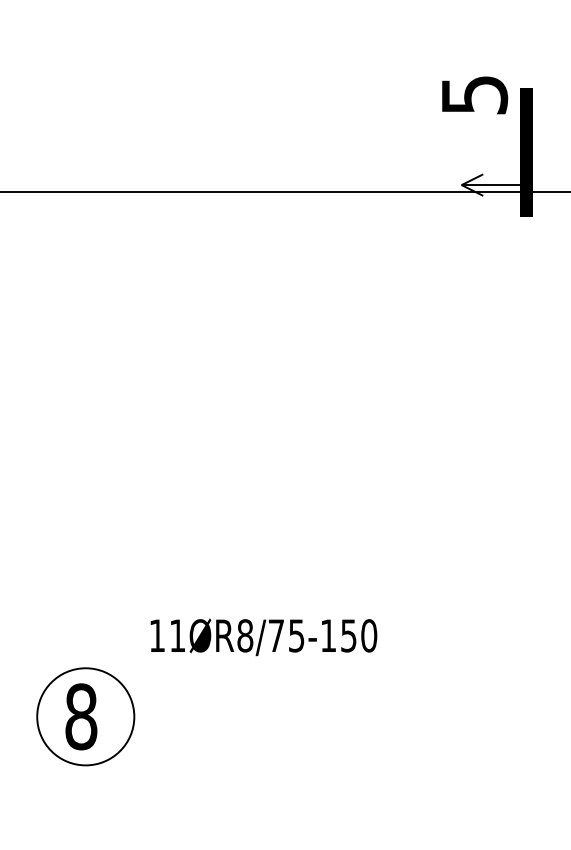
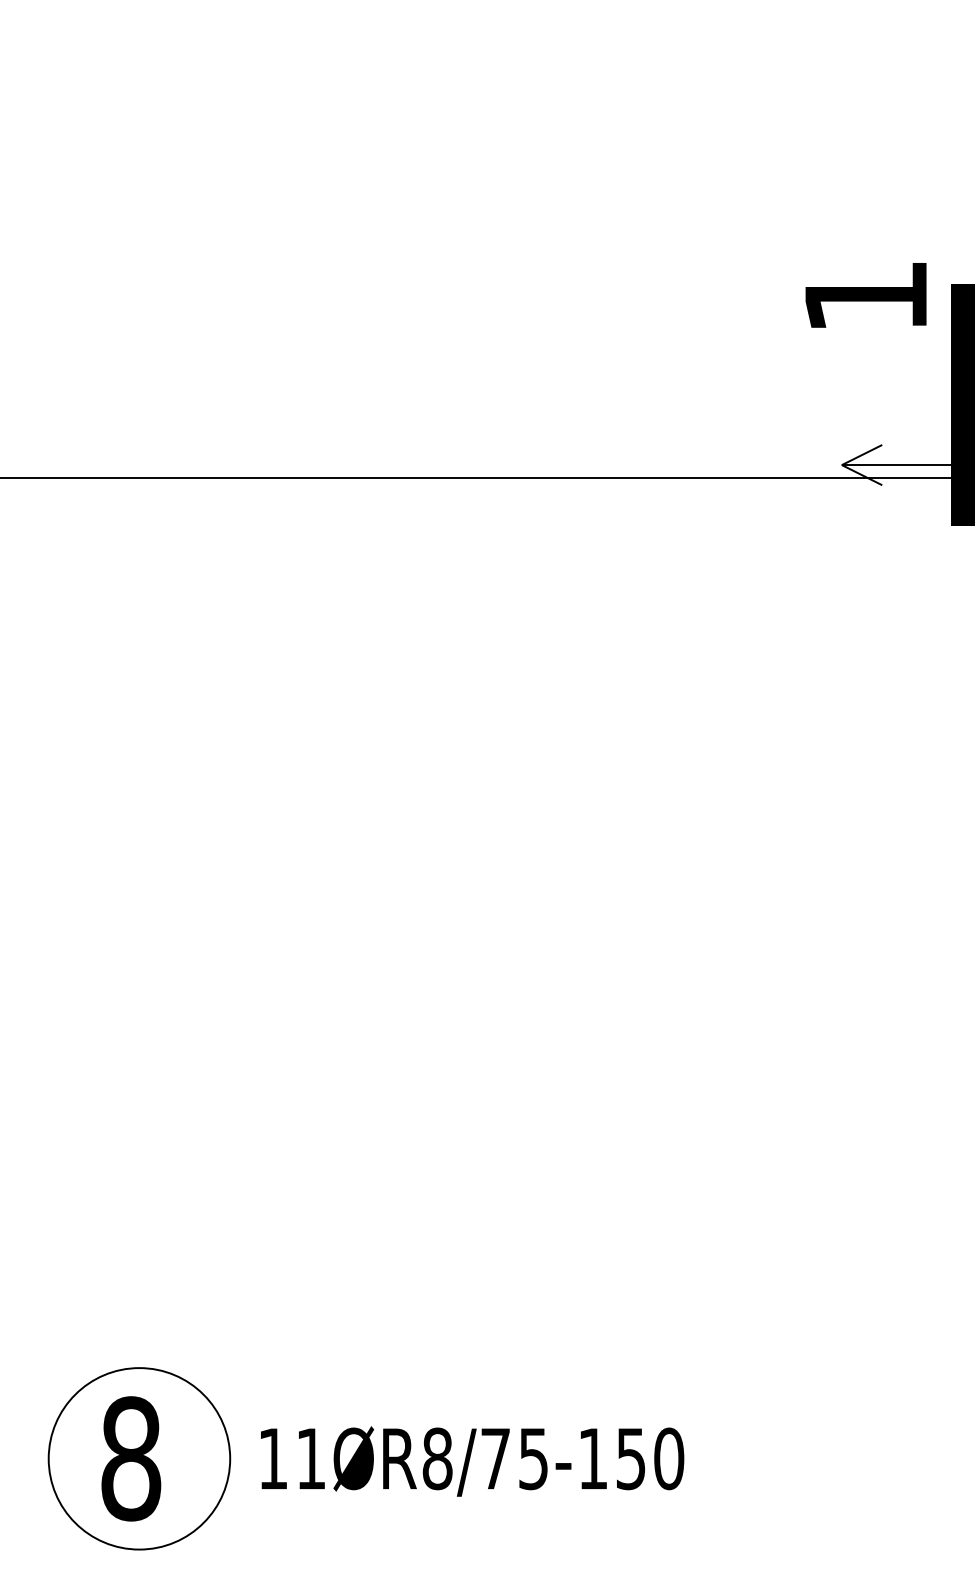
text: (475, 95) -> (867, 297), 5 -> 1
text: (263, 637) -> (471, 1461), moved

